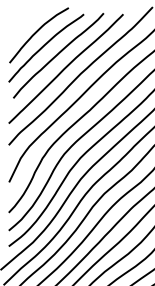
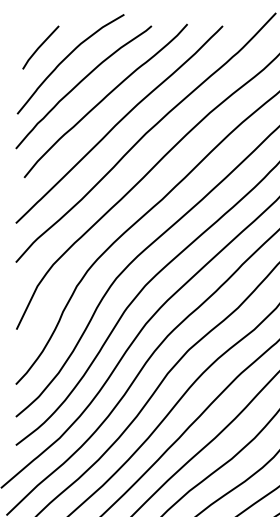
line: (22, 26) -> (40, 48), added

